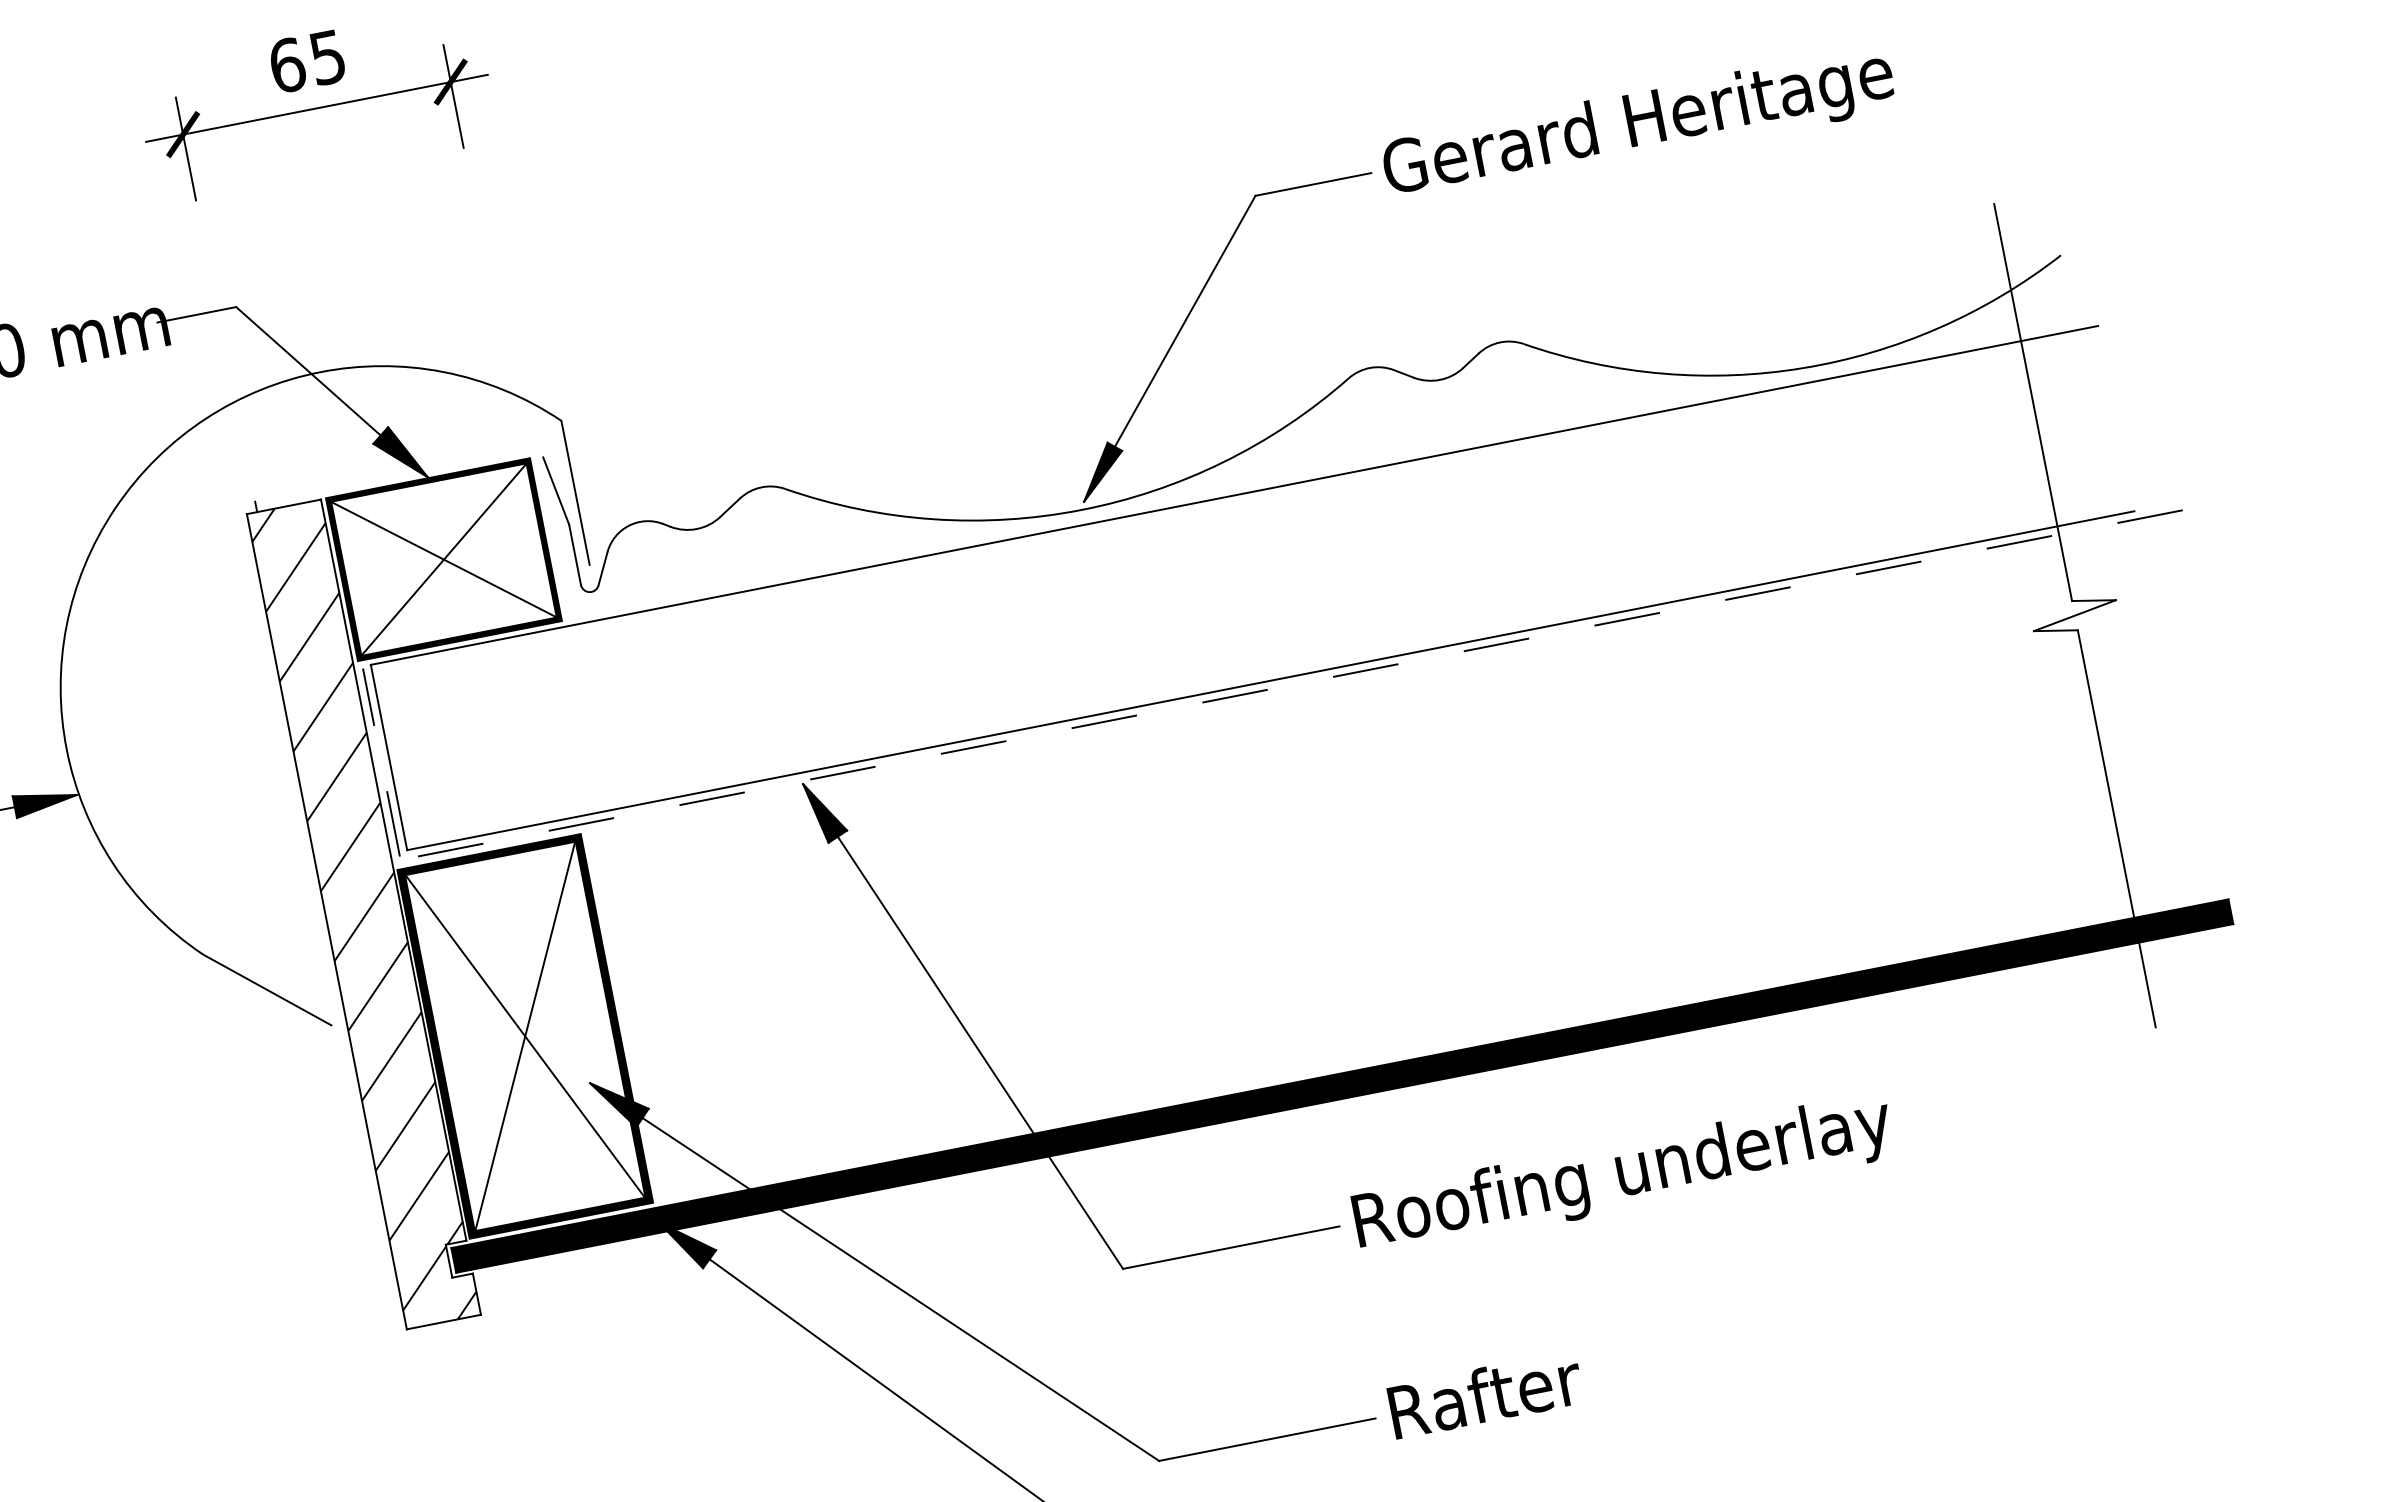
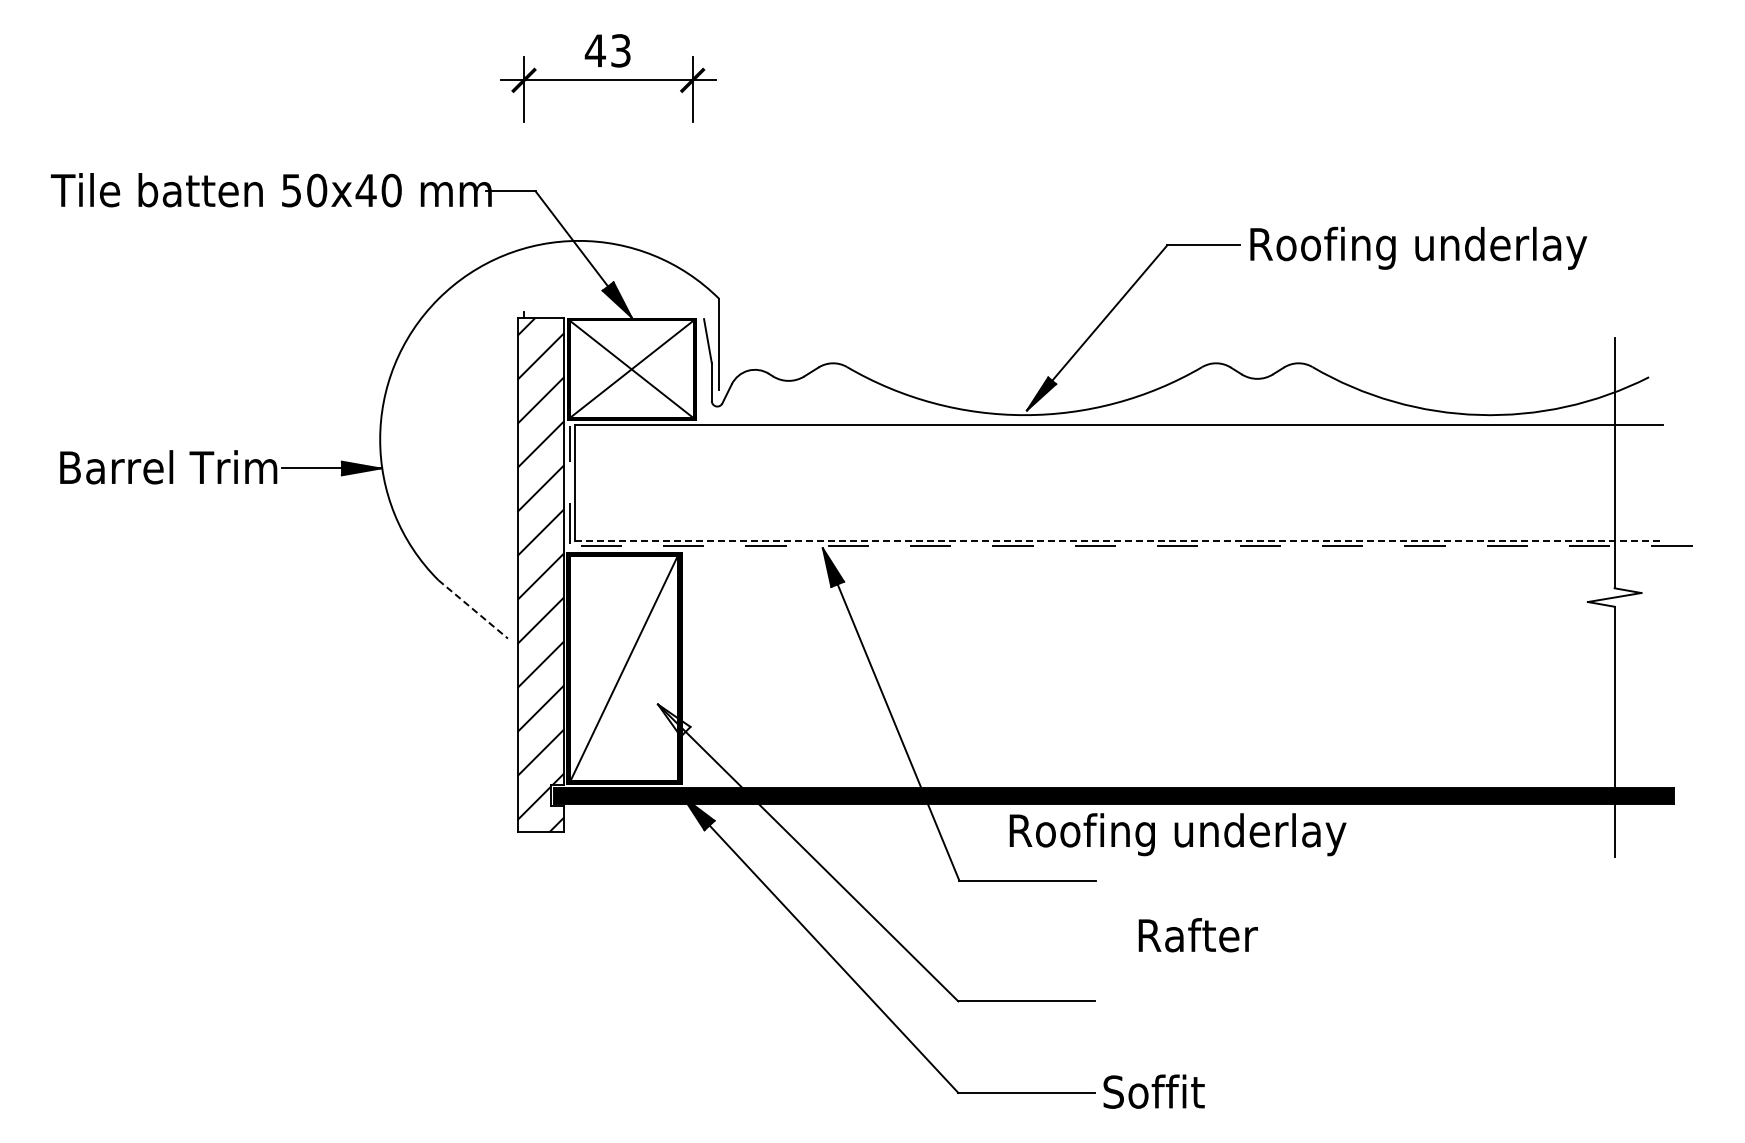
text: (306, 61) -> (607, 50), 65 -> 43
text: (1653, 121) -> (1417, 247), Gerard Heritage -> Roofing underlay
line: (1271, 680) -> (1119, 541), solid -> dashed
line: (267, 989) -> (473, 609), solid -> dashed
line: (525, 1034) -> (624, 667), removed
fill: (621, 1103) -> (674, 720), removed
text: (1622, 1175) -> (1177, 834), moved
text: (1484, 1395) -> (1197, 935), moved

